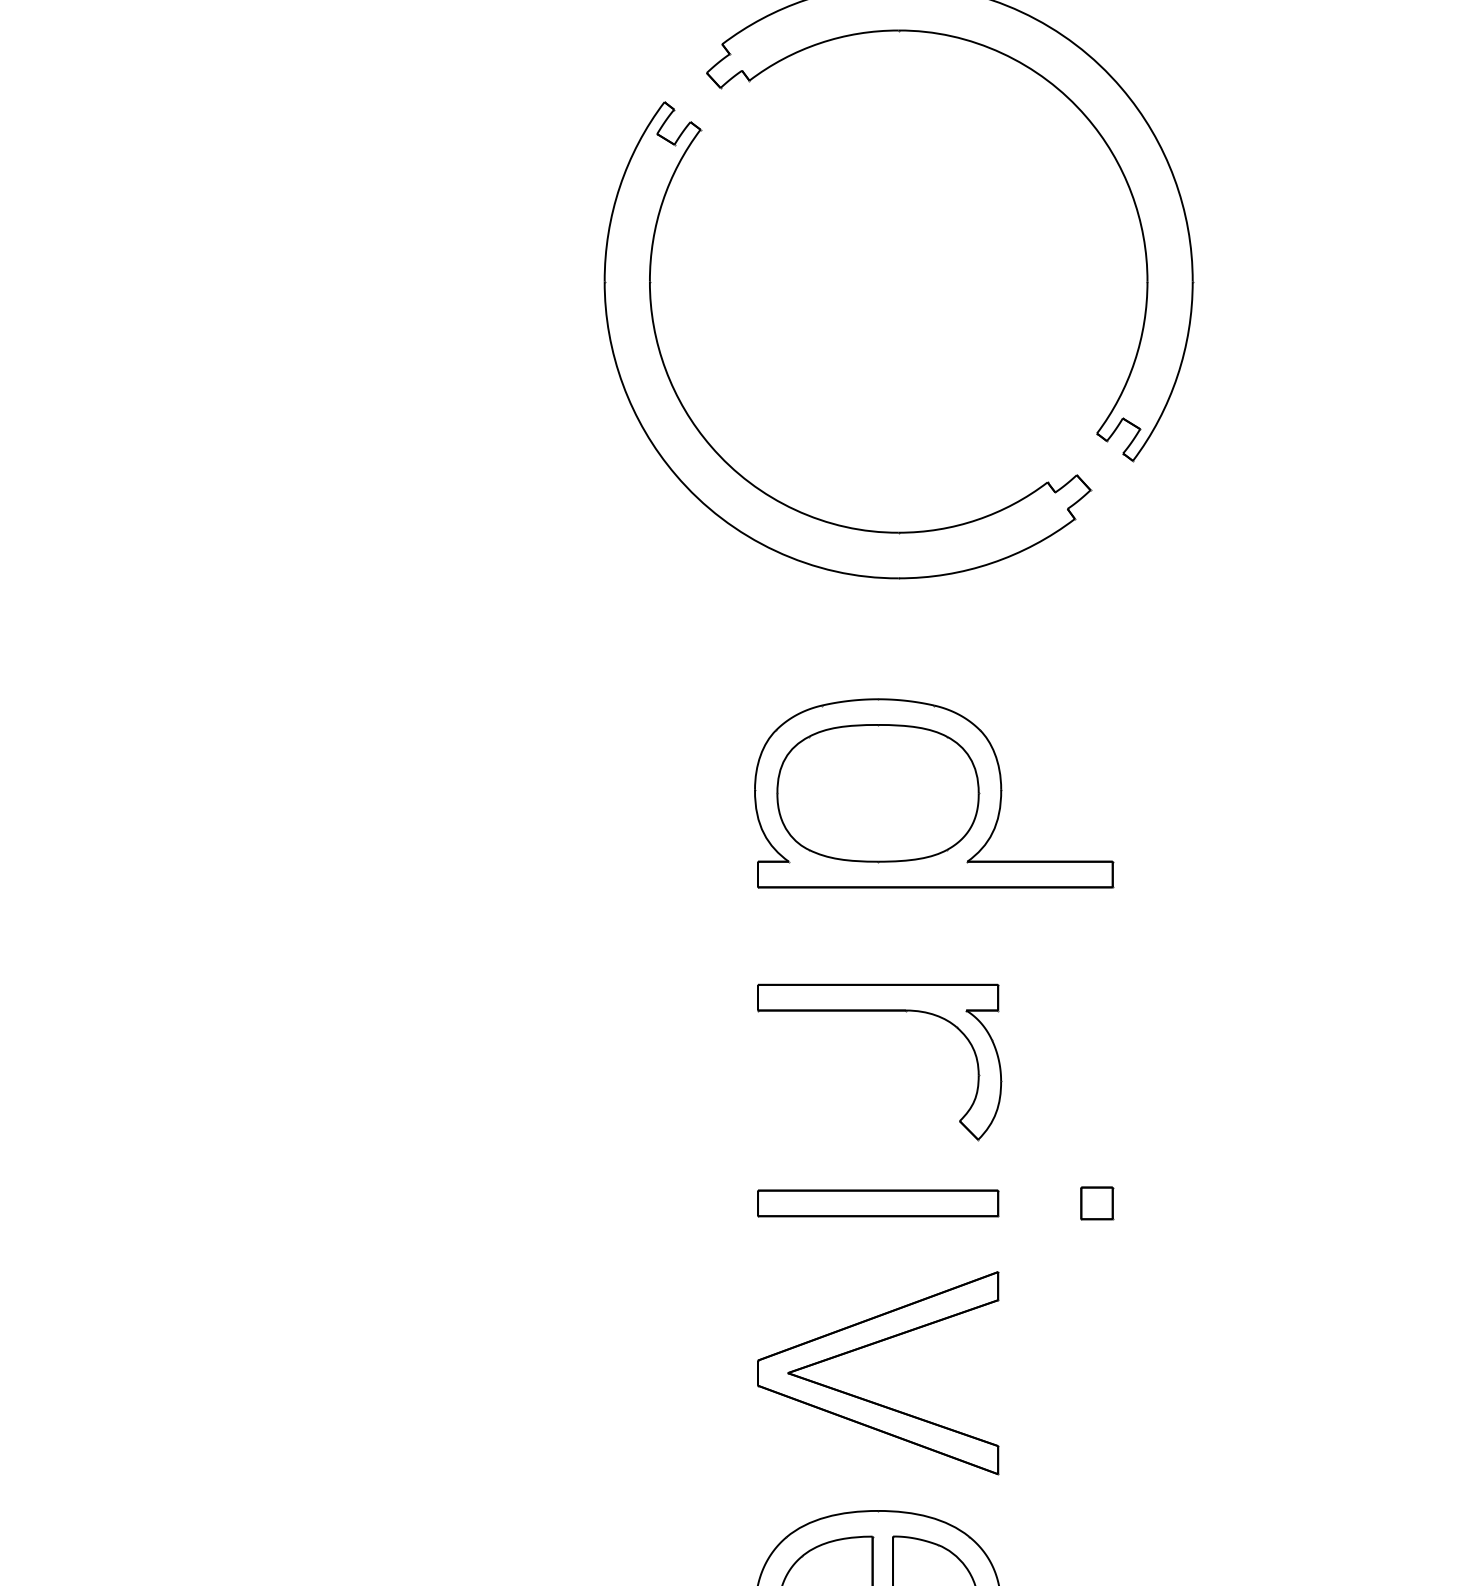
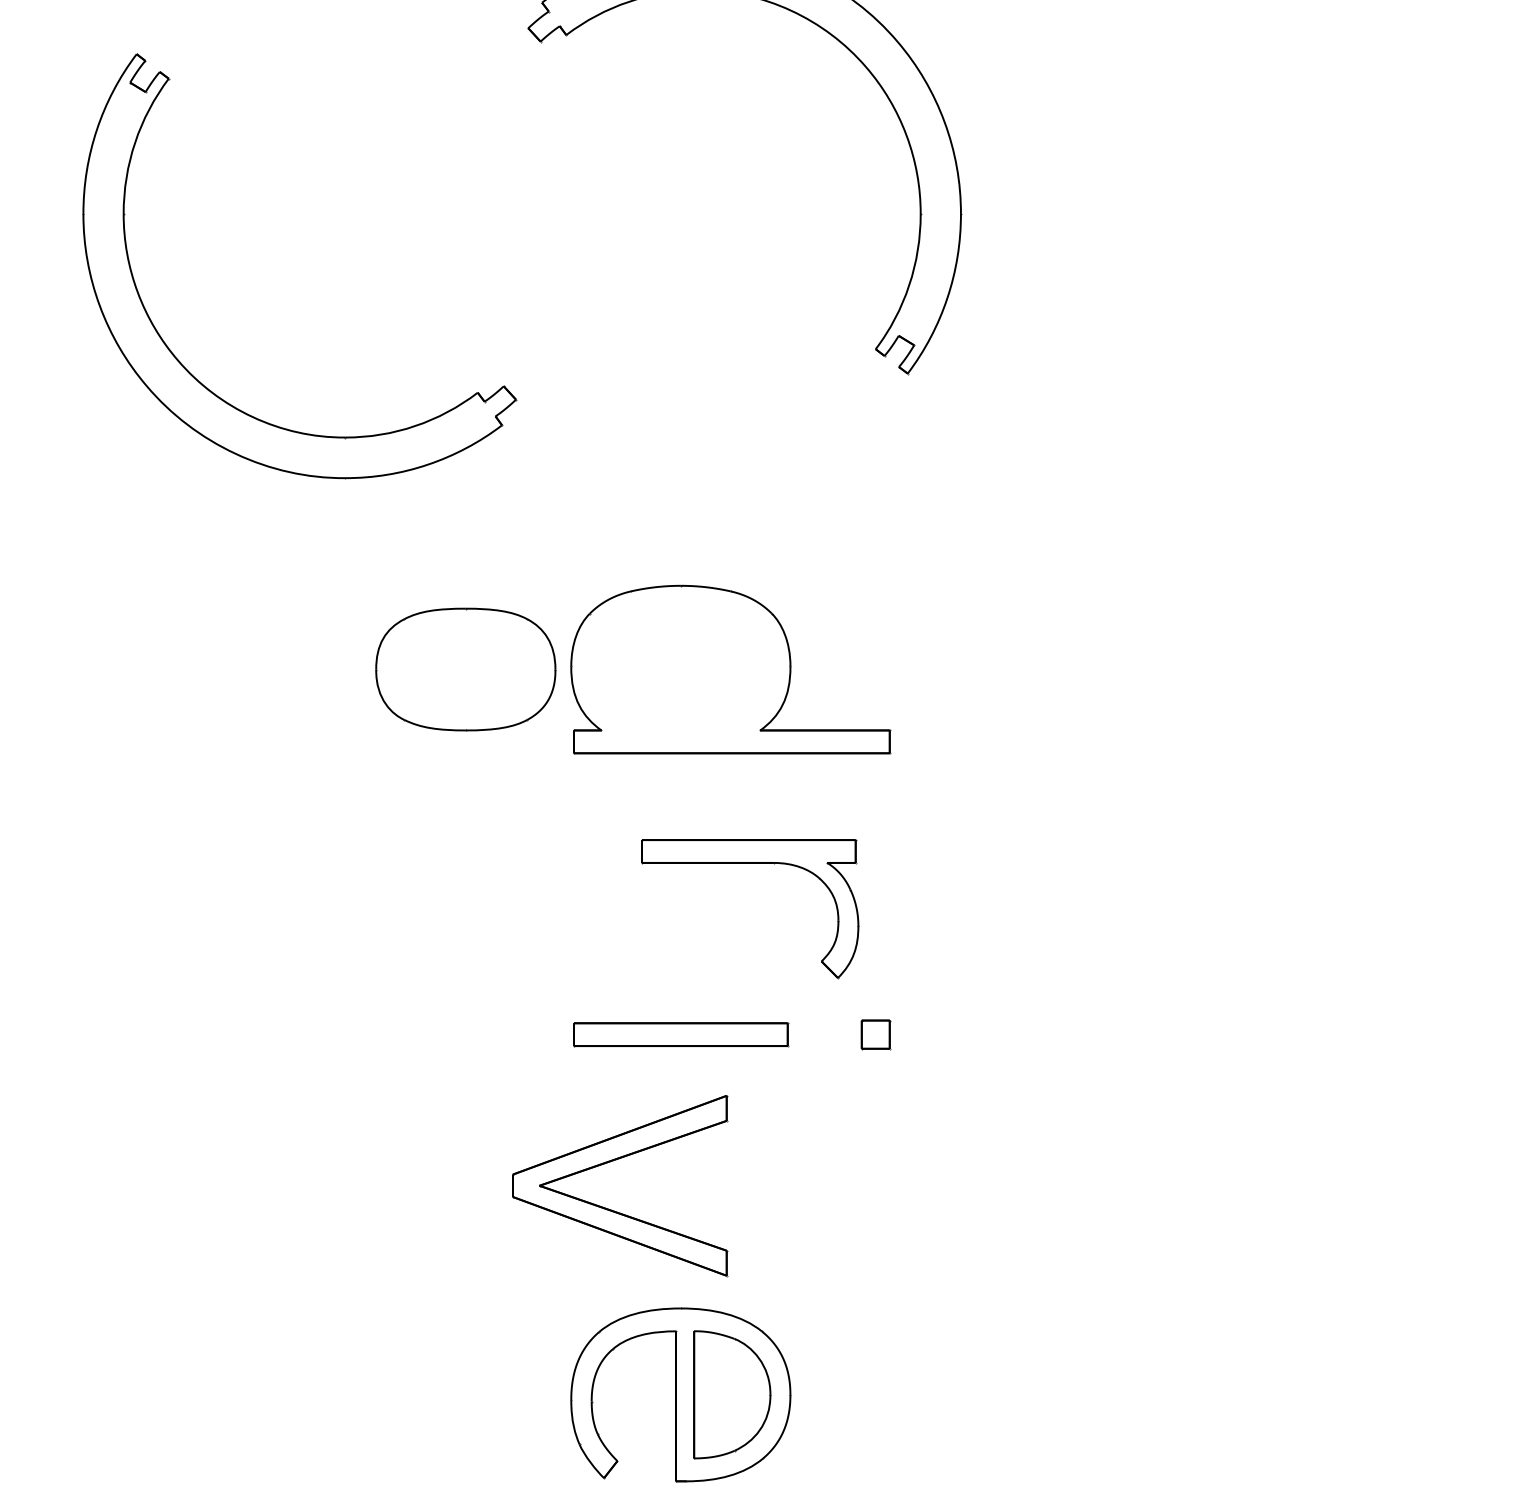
part: (736, 469) -> (200, 381), moved
part: (877, 793) -> (465, 669), moved
part: (879, 1011) -> (750, 863), moved
part: (868, 1399) -> (611, 1209), moved

